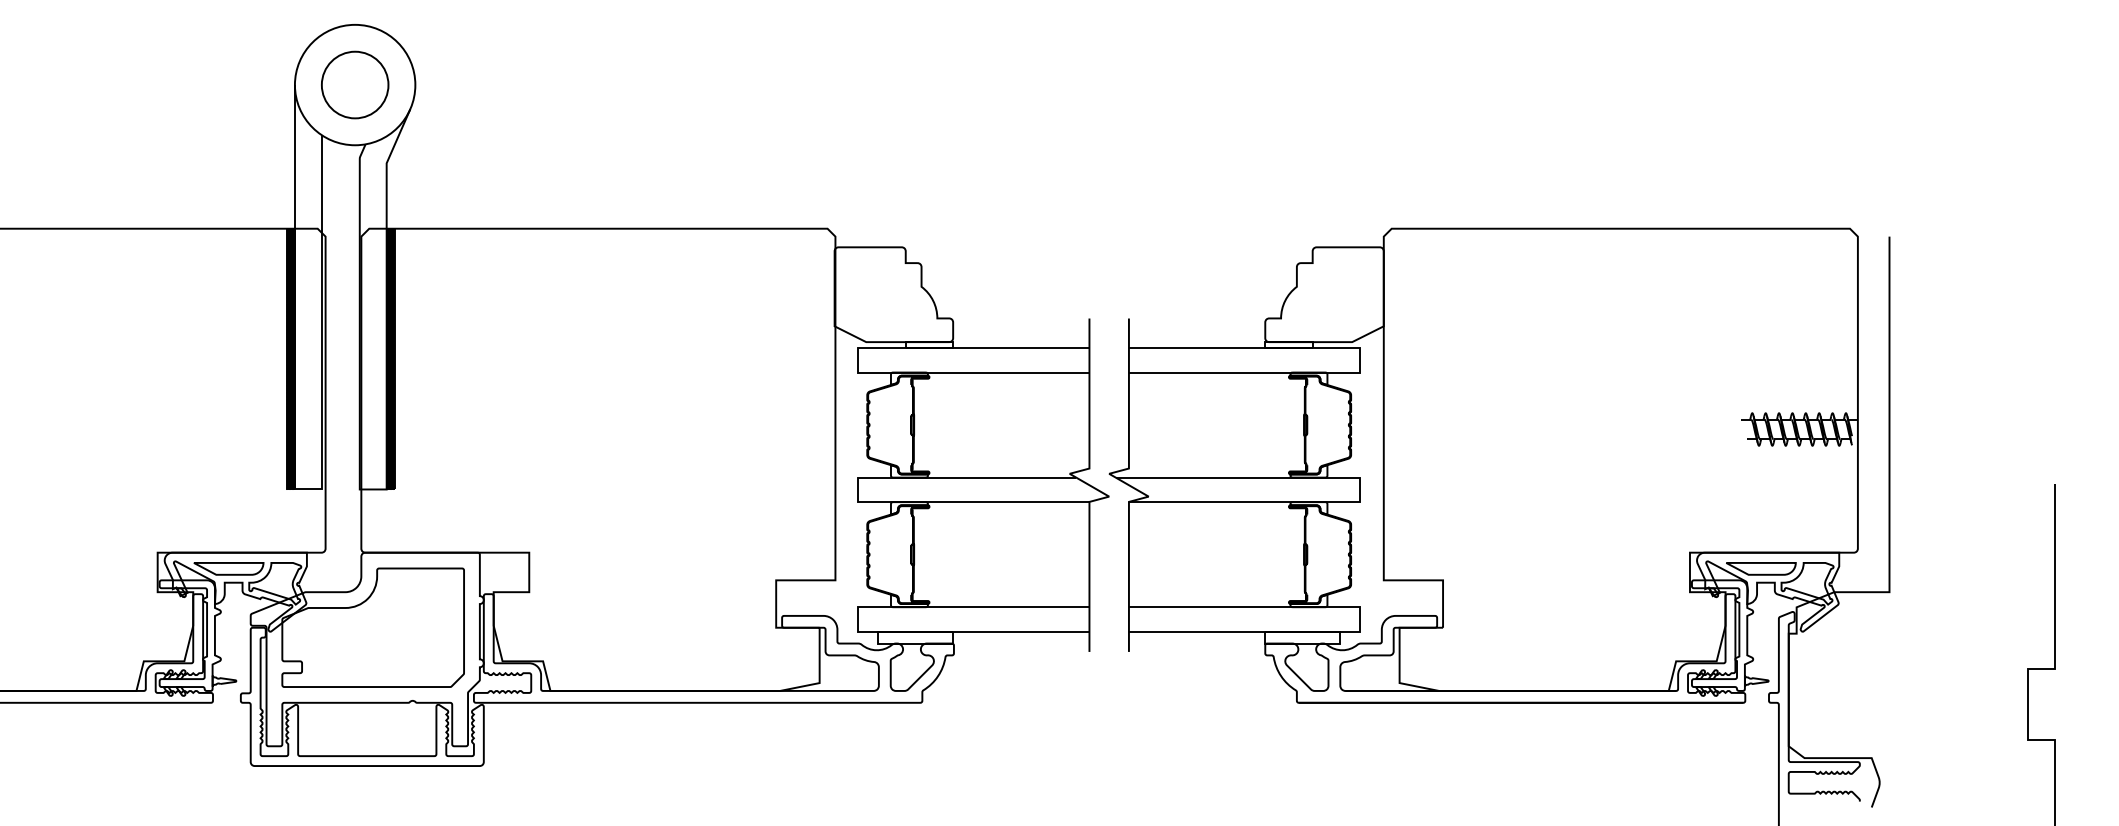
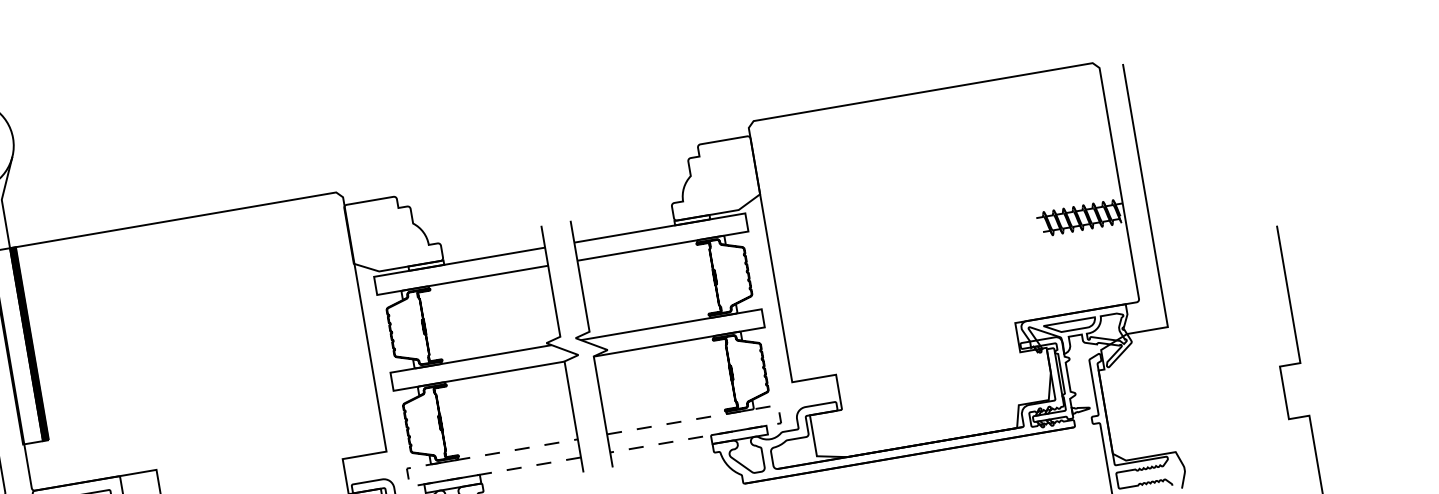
line: (858, 618) -> (408, 476), solid -> dashed
line: (1360, 619) -> (779, 414), solid -> dashed

